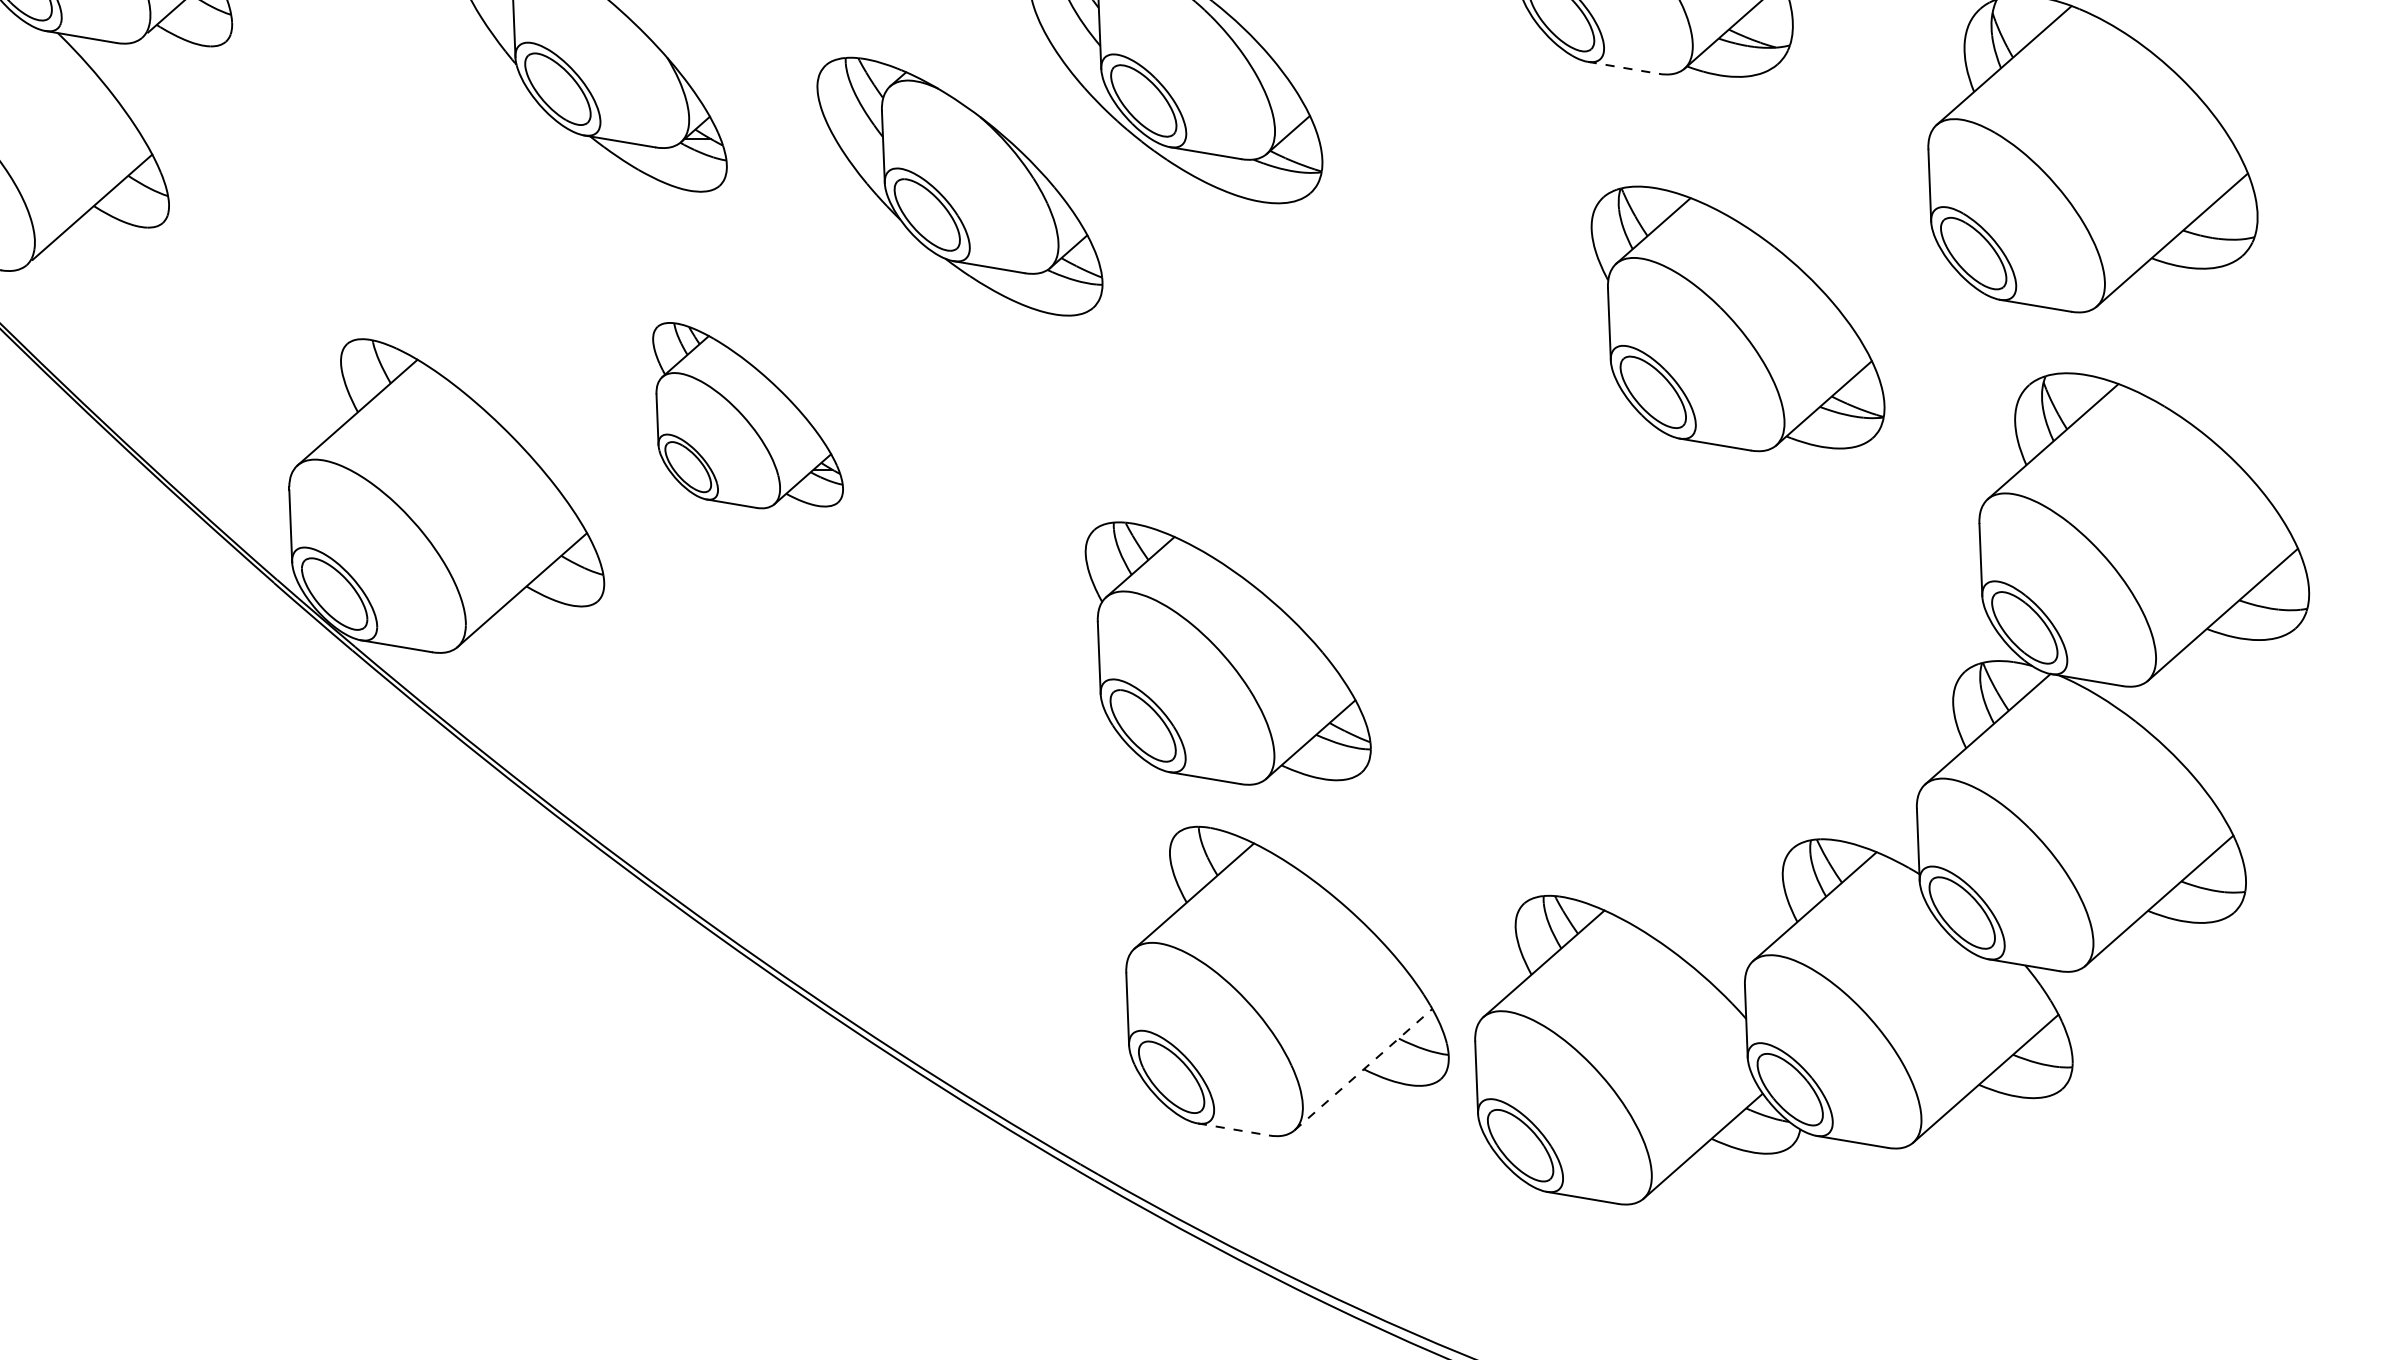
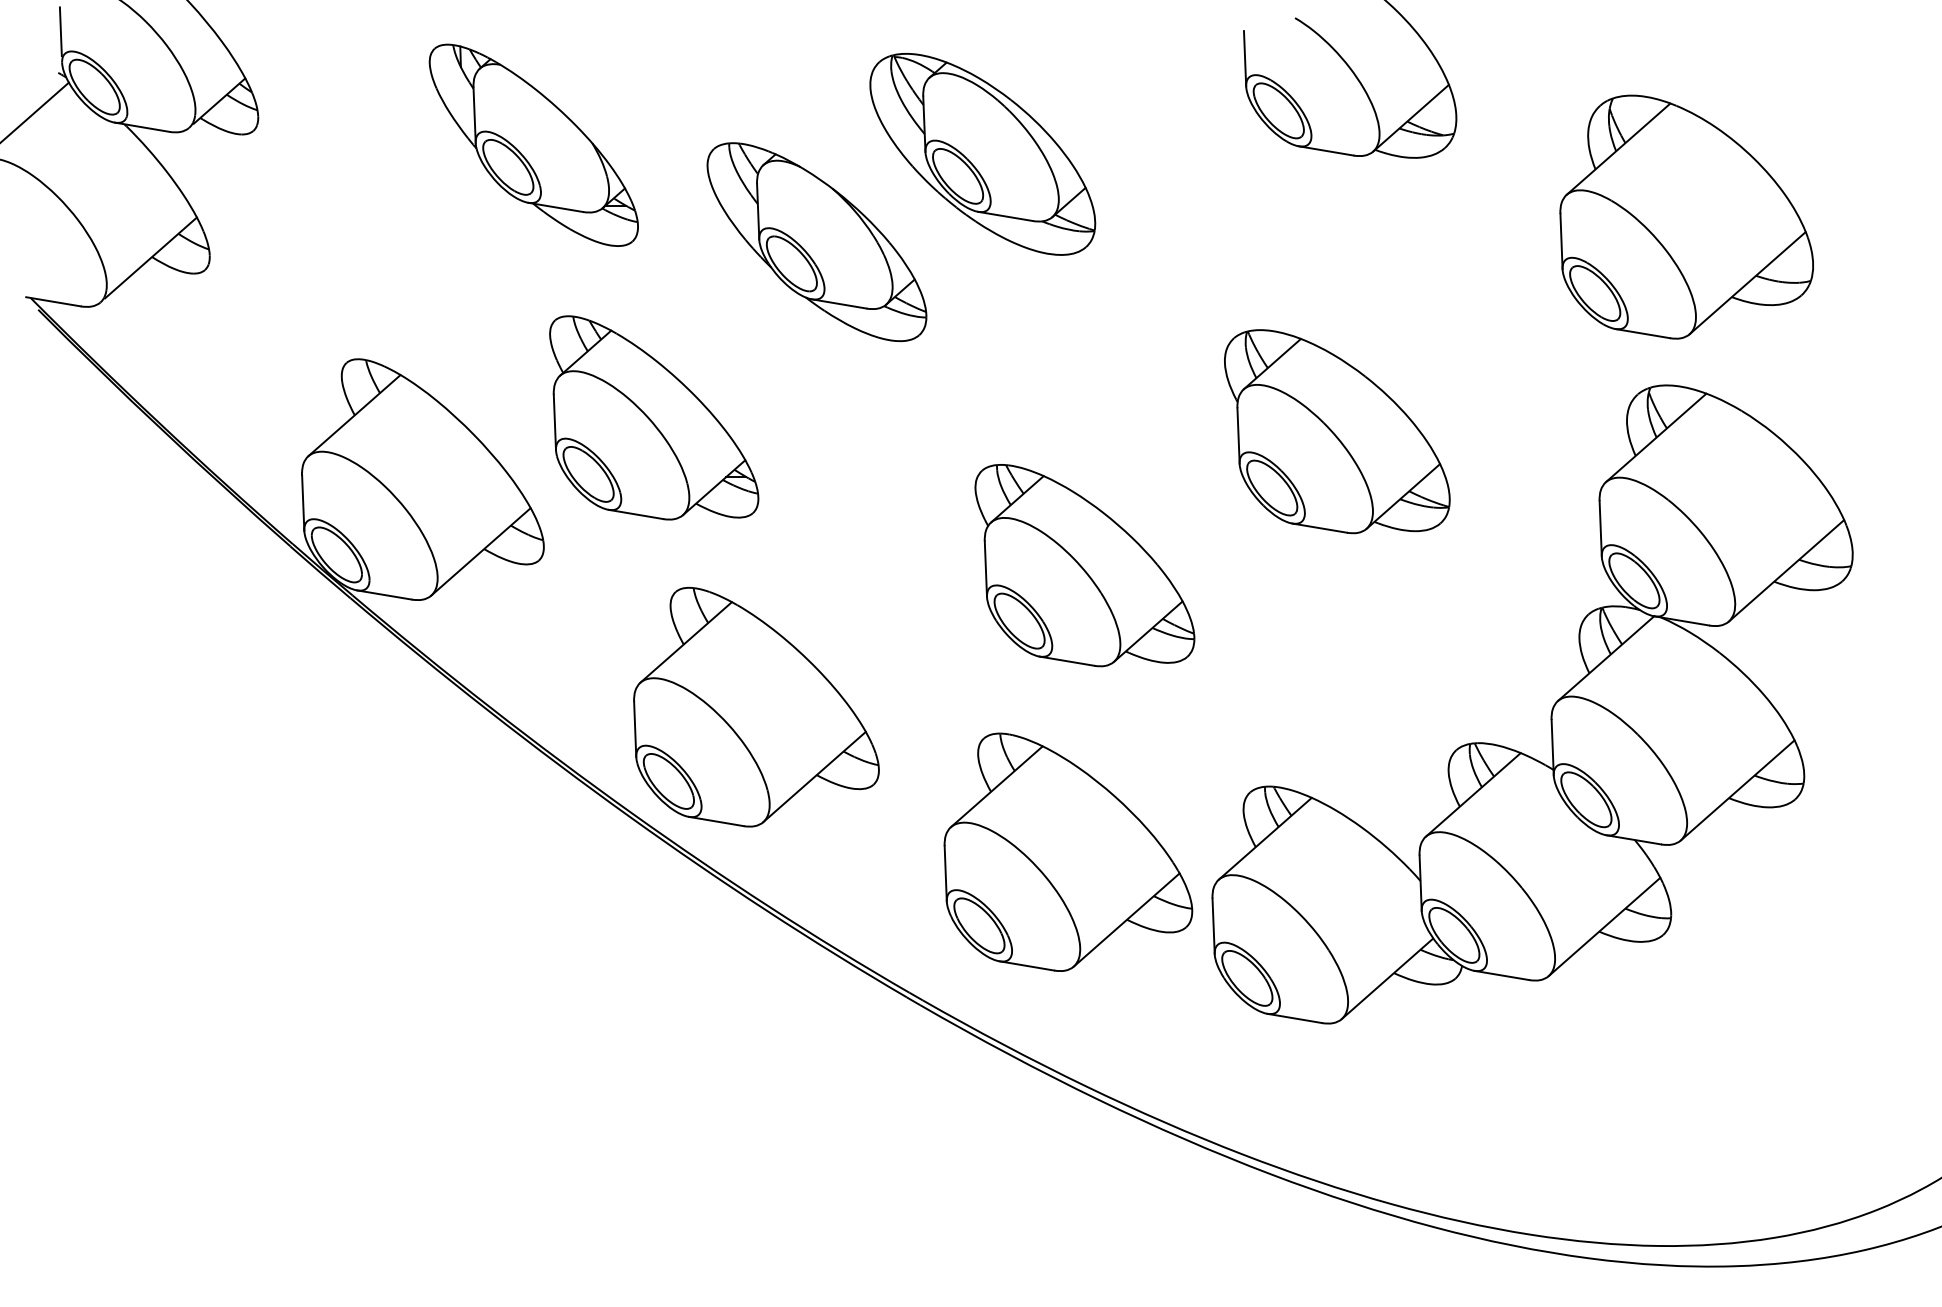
line: (1623, 67) -> (1326, 150), dashed -> solid
part: (1738, 318) -> (1337, 431), moved
part: (748, 415) -> (654, 417), size x1.43
part: (1227, 653) -> (1084, 565), moved
part: (881, 791) -> (756, 706), added
line: (1364, 1068) -> (1127, 919), dashed -> solid
line: (1232, 1128) -> (1026, 965), dashed -> solid

